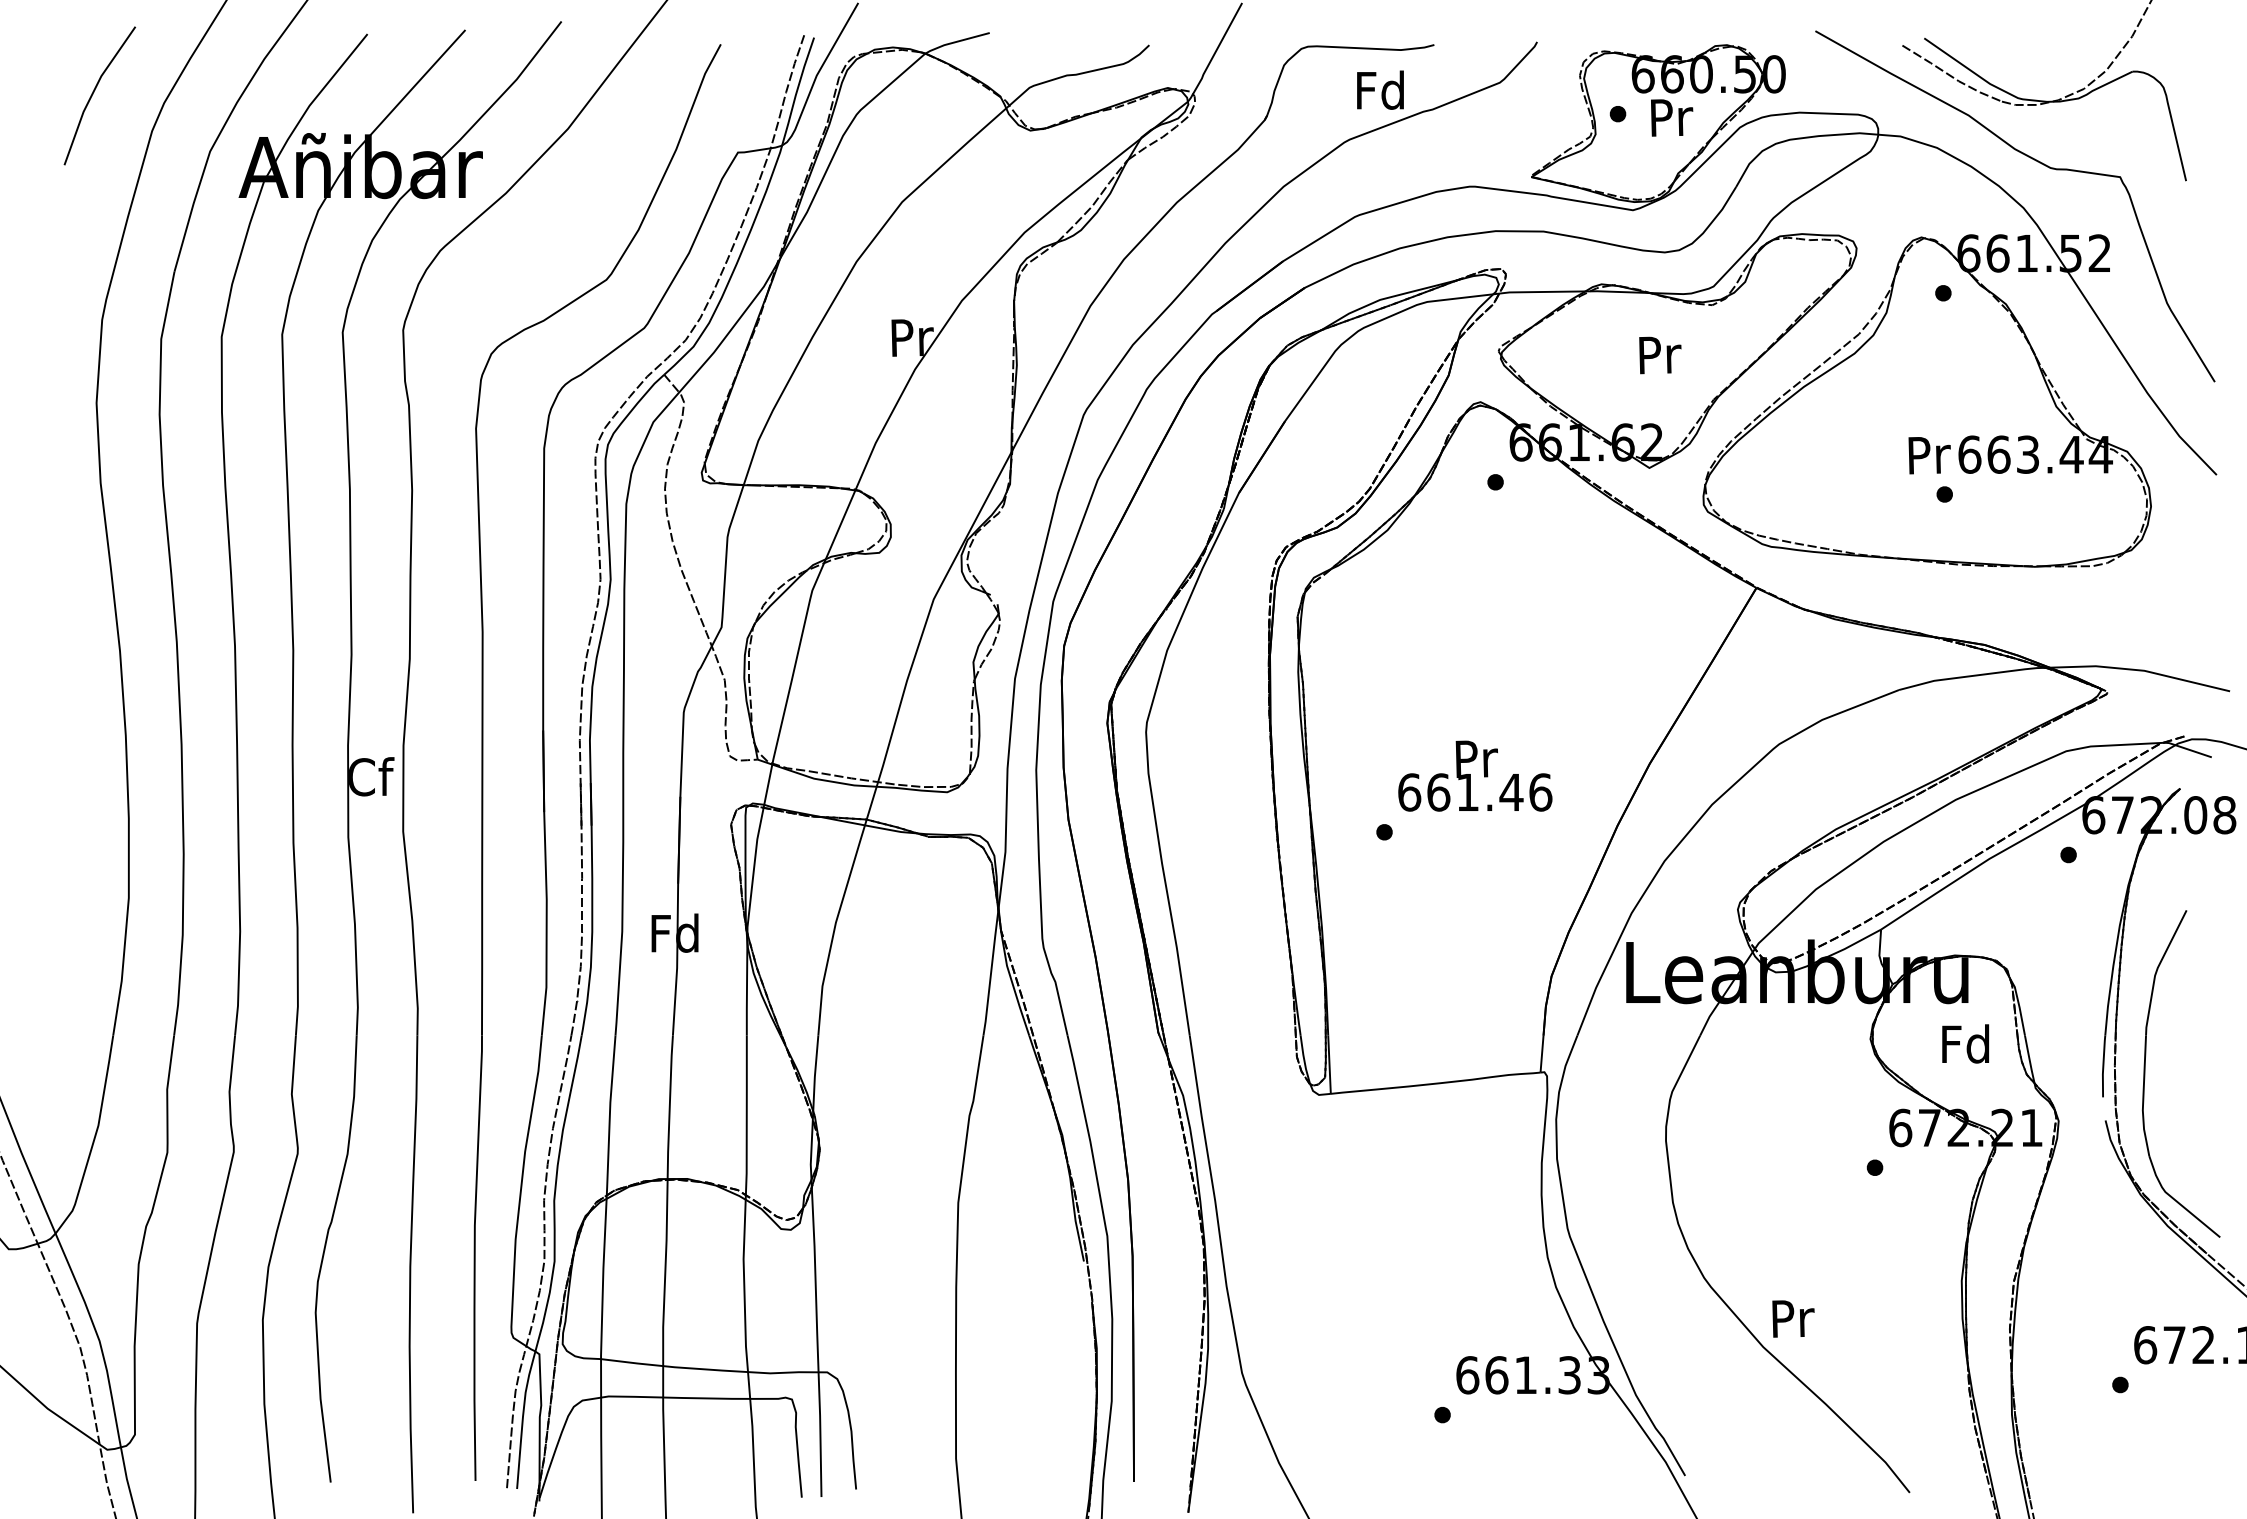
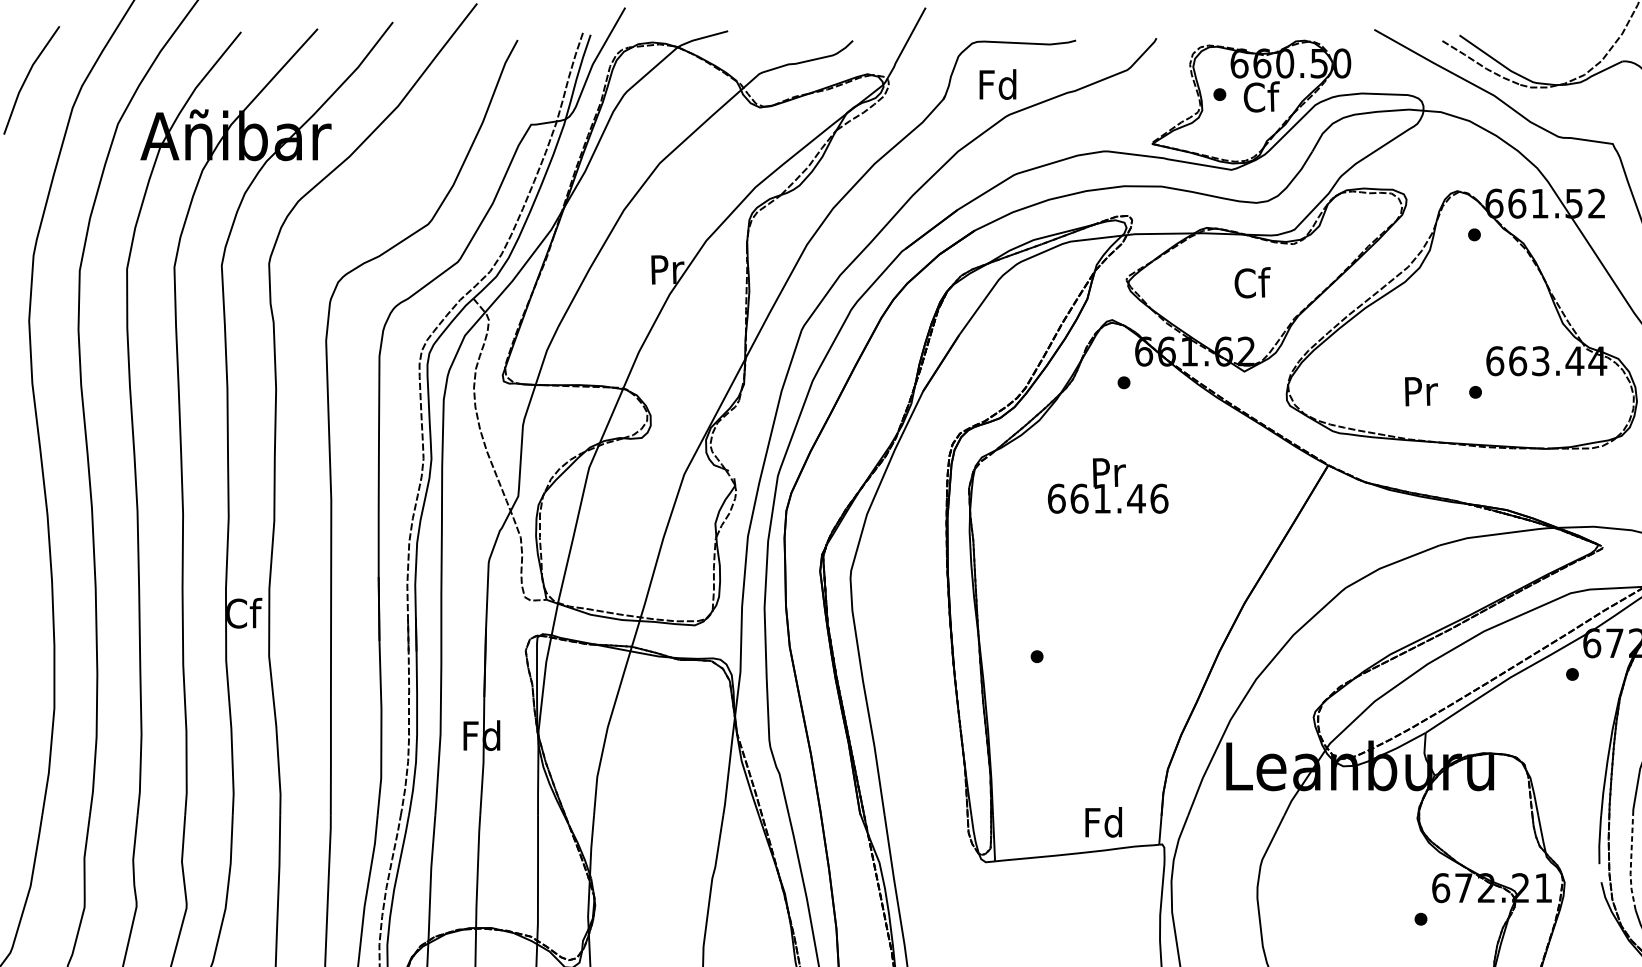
text: (1380, 89) -> (997, 83), moved
text: (1671, 116) -> (1261, 96), Pr -> Cf
text: (1659, 354) -> (1252, 282), Pr -> Cf
text: (1929, 455) -> (1421, 391), moved
text: (1475, 775) -> (1108, 485), moved
text: (1965, 1043) -> (1103, 821), moved
line: (2143, 1097) -> (1631, 864), solid -> dashed

